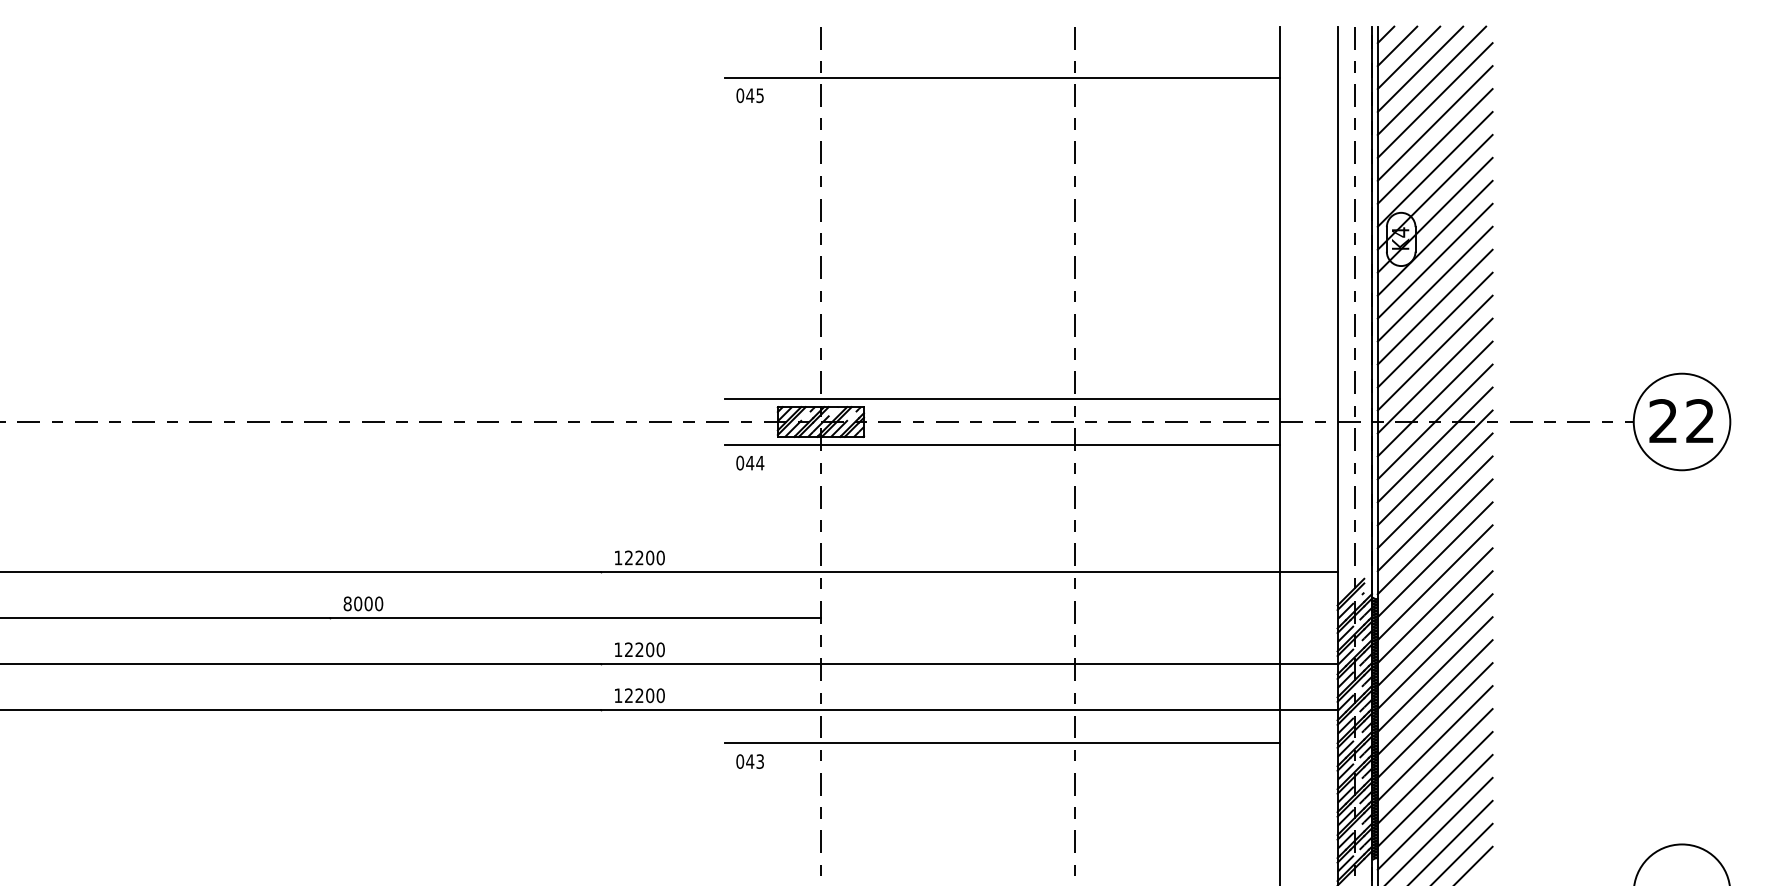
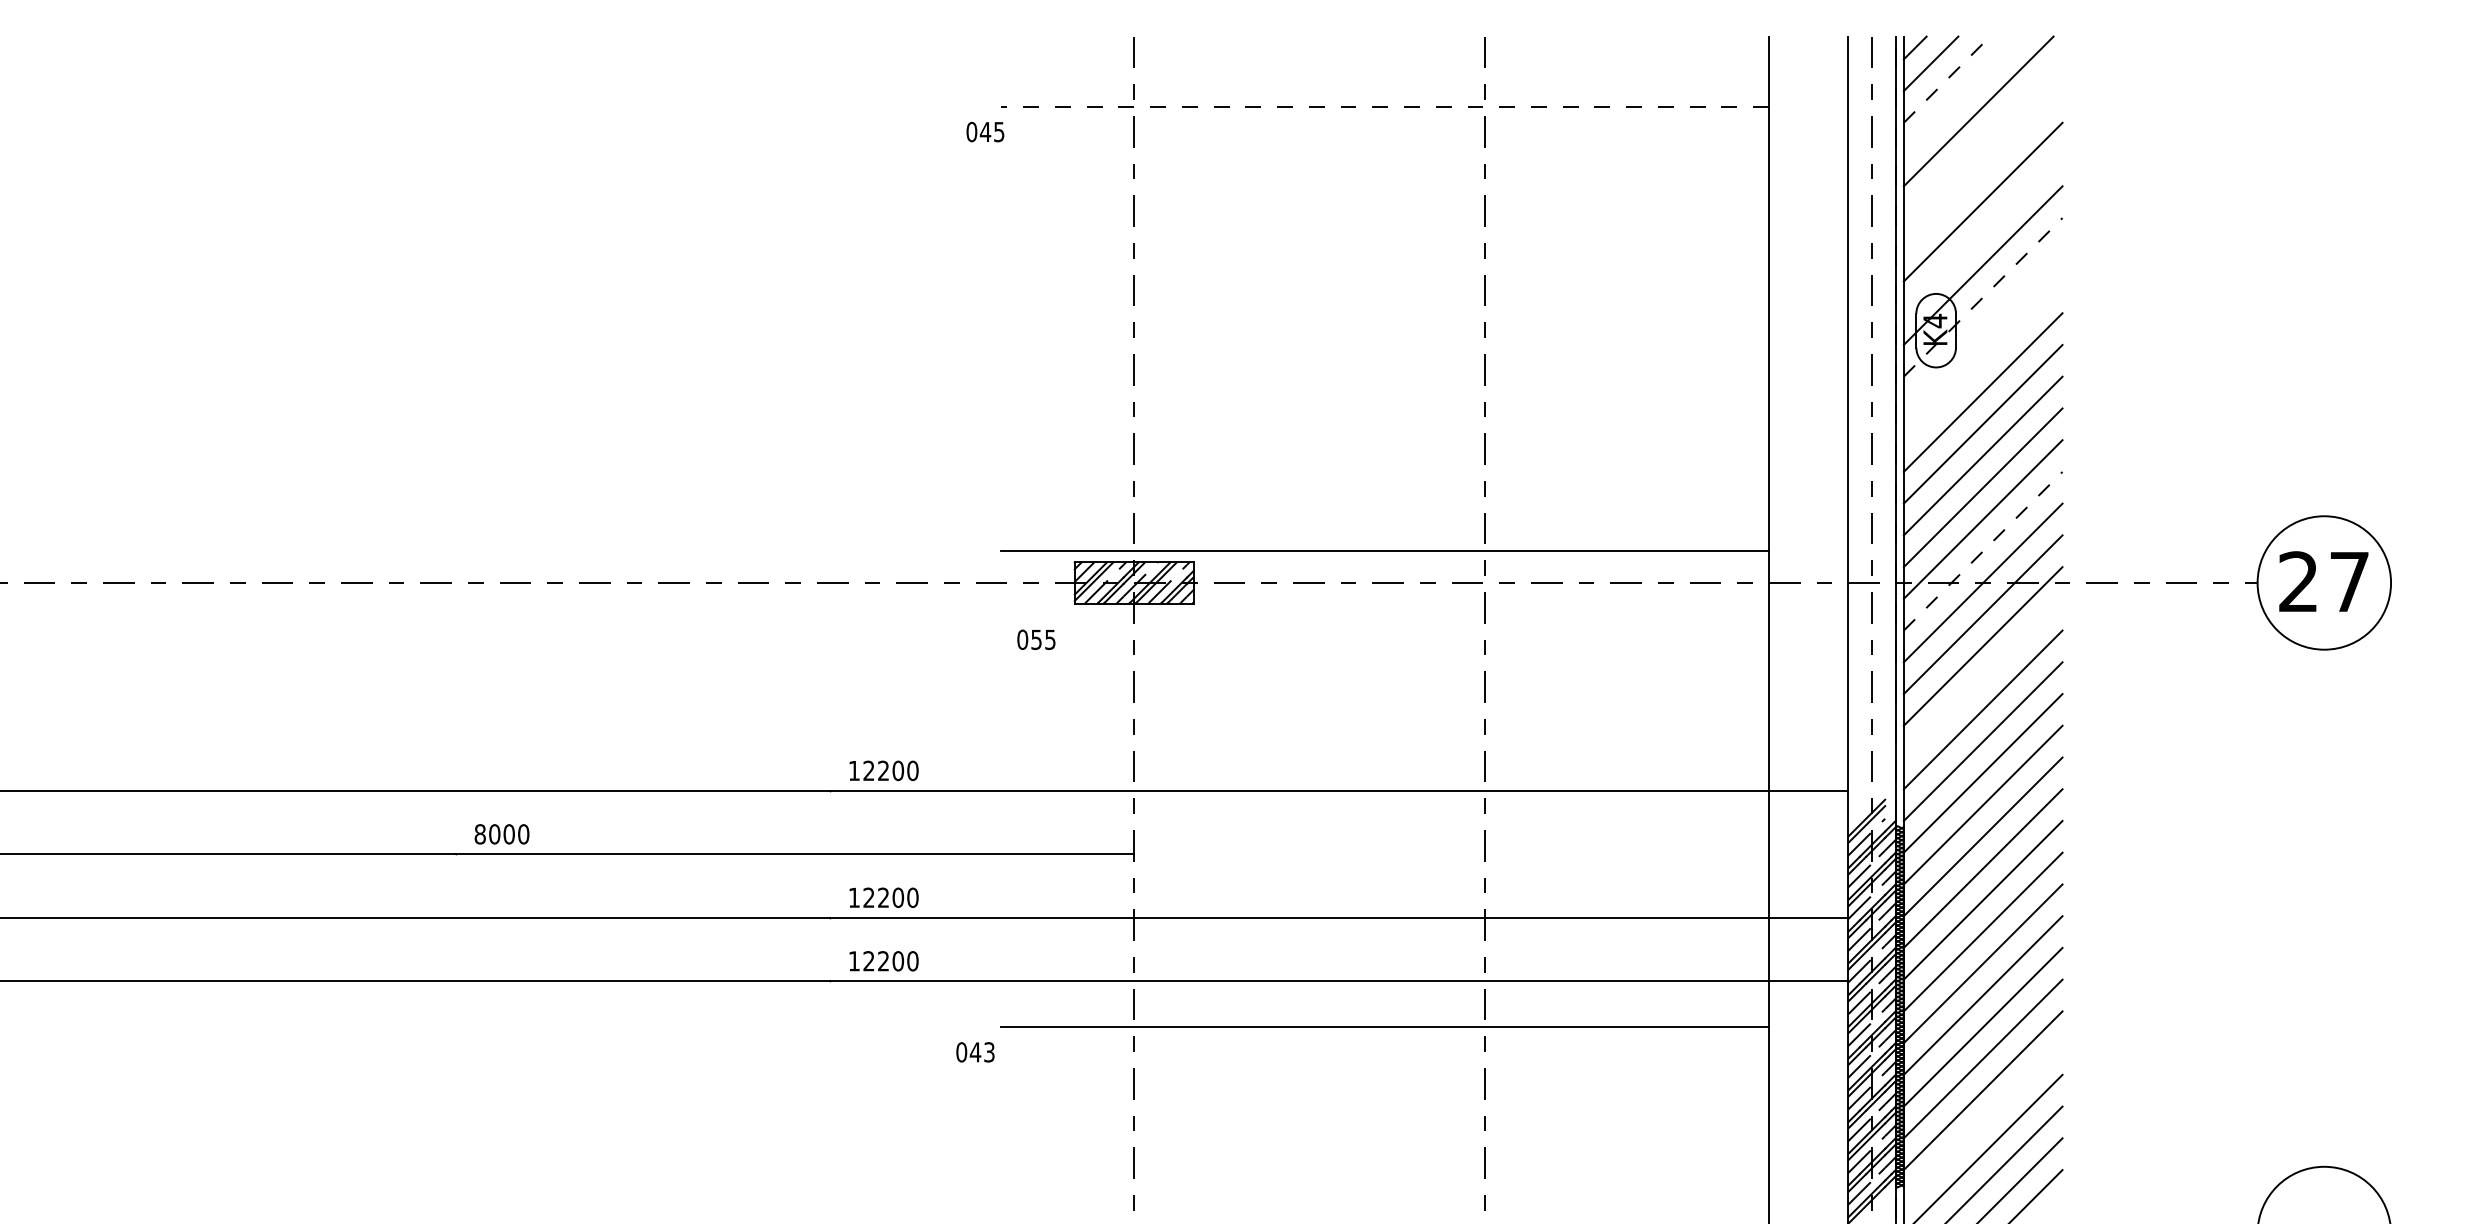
line: (1408, 57) -> (1946, 79), solid -> dashed
line: (1420, 69) -> (1962, 95), removed
line: (1002, 77) -> (1385, 106), solid -> dashed
text: (750, 95) -> (985, 131), moved
line: (1434, 100) -> (1982, 138), removed
line: (1434, 123) -> (1982, 170), removed
line: (1434, 169) -> (1982, 233), removed
line: (1435, 215) -> (1983, 297), solid -> dashed
line: (1434, 237) -> (1982, 328), removed
line: (1434, 261) -> (1982, 360), removed
line: (1435, 398) -> (1983, 550), solid -> dashed
text: (1700, 420) -> (2349, 581), 22 -> 27
line: (1001, 444) -> (1384, 614), removed
text: (755, 462) -> (1043, 639), 044 -> 055
line: (1434, 490) -> (1982, 677), removed
text: (750, 761) -> (975, 1052), moved
line: (1434, 812) -> (1982, 1122), removed

